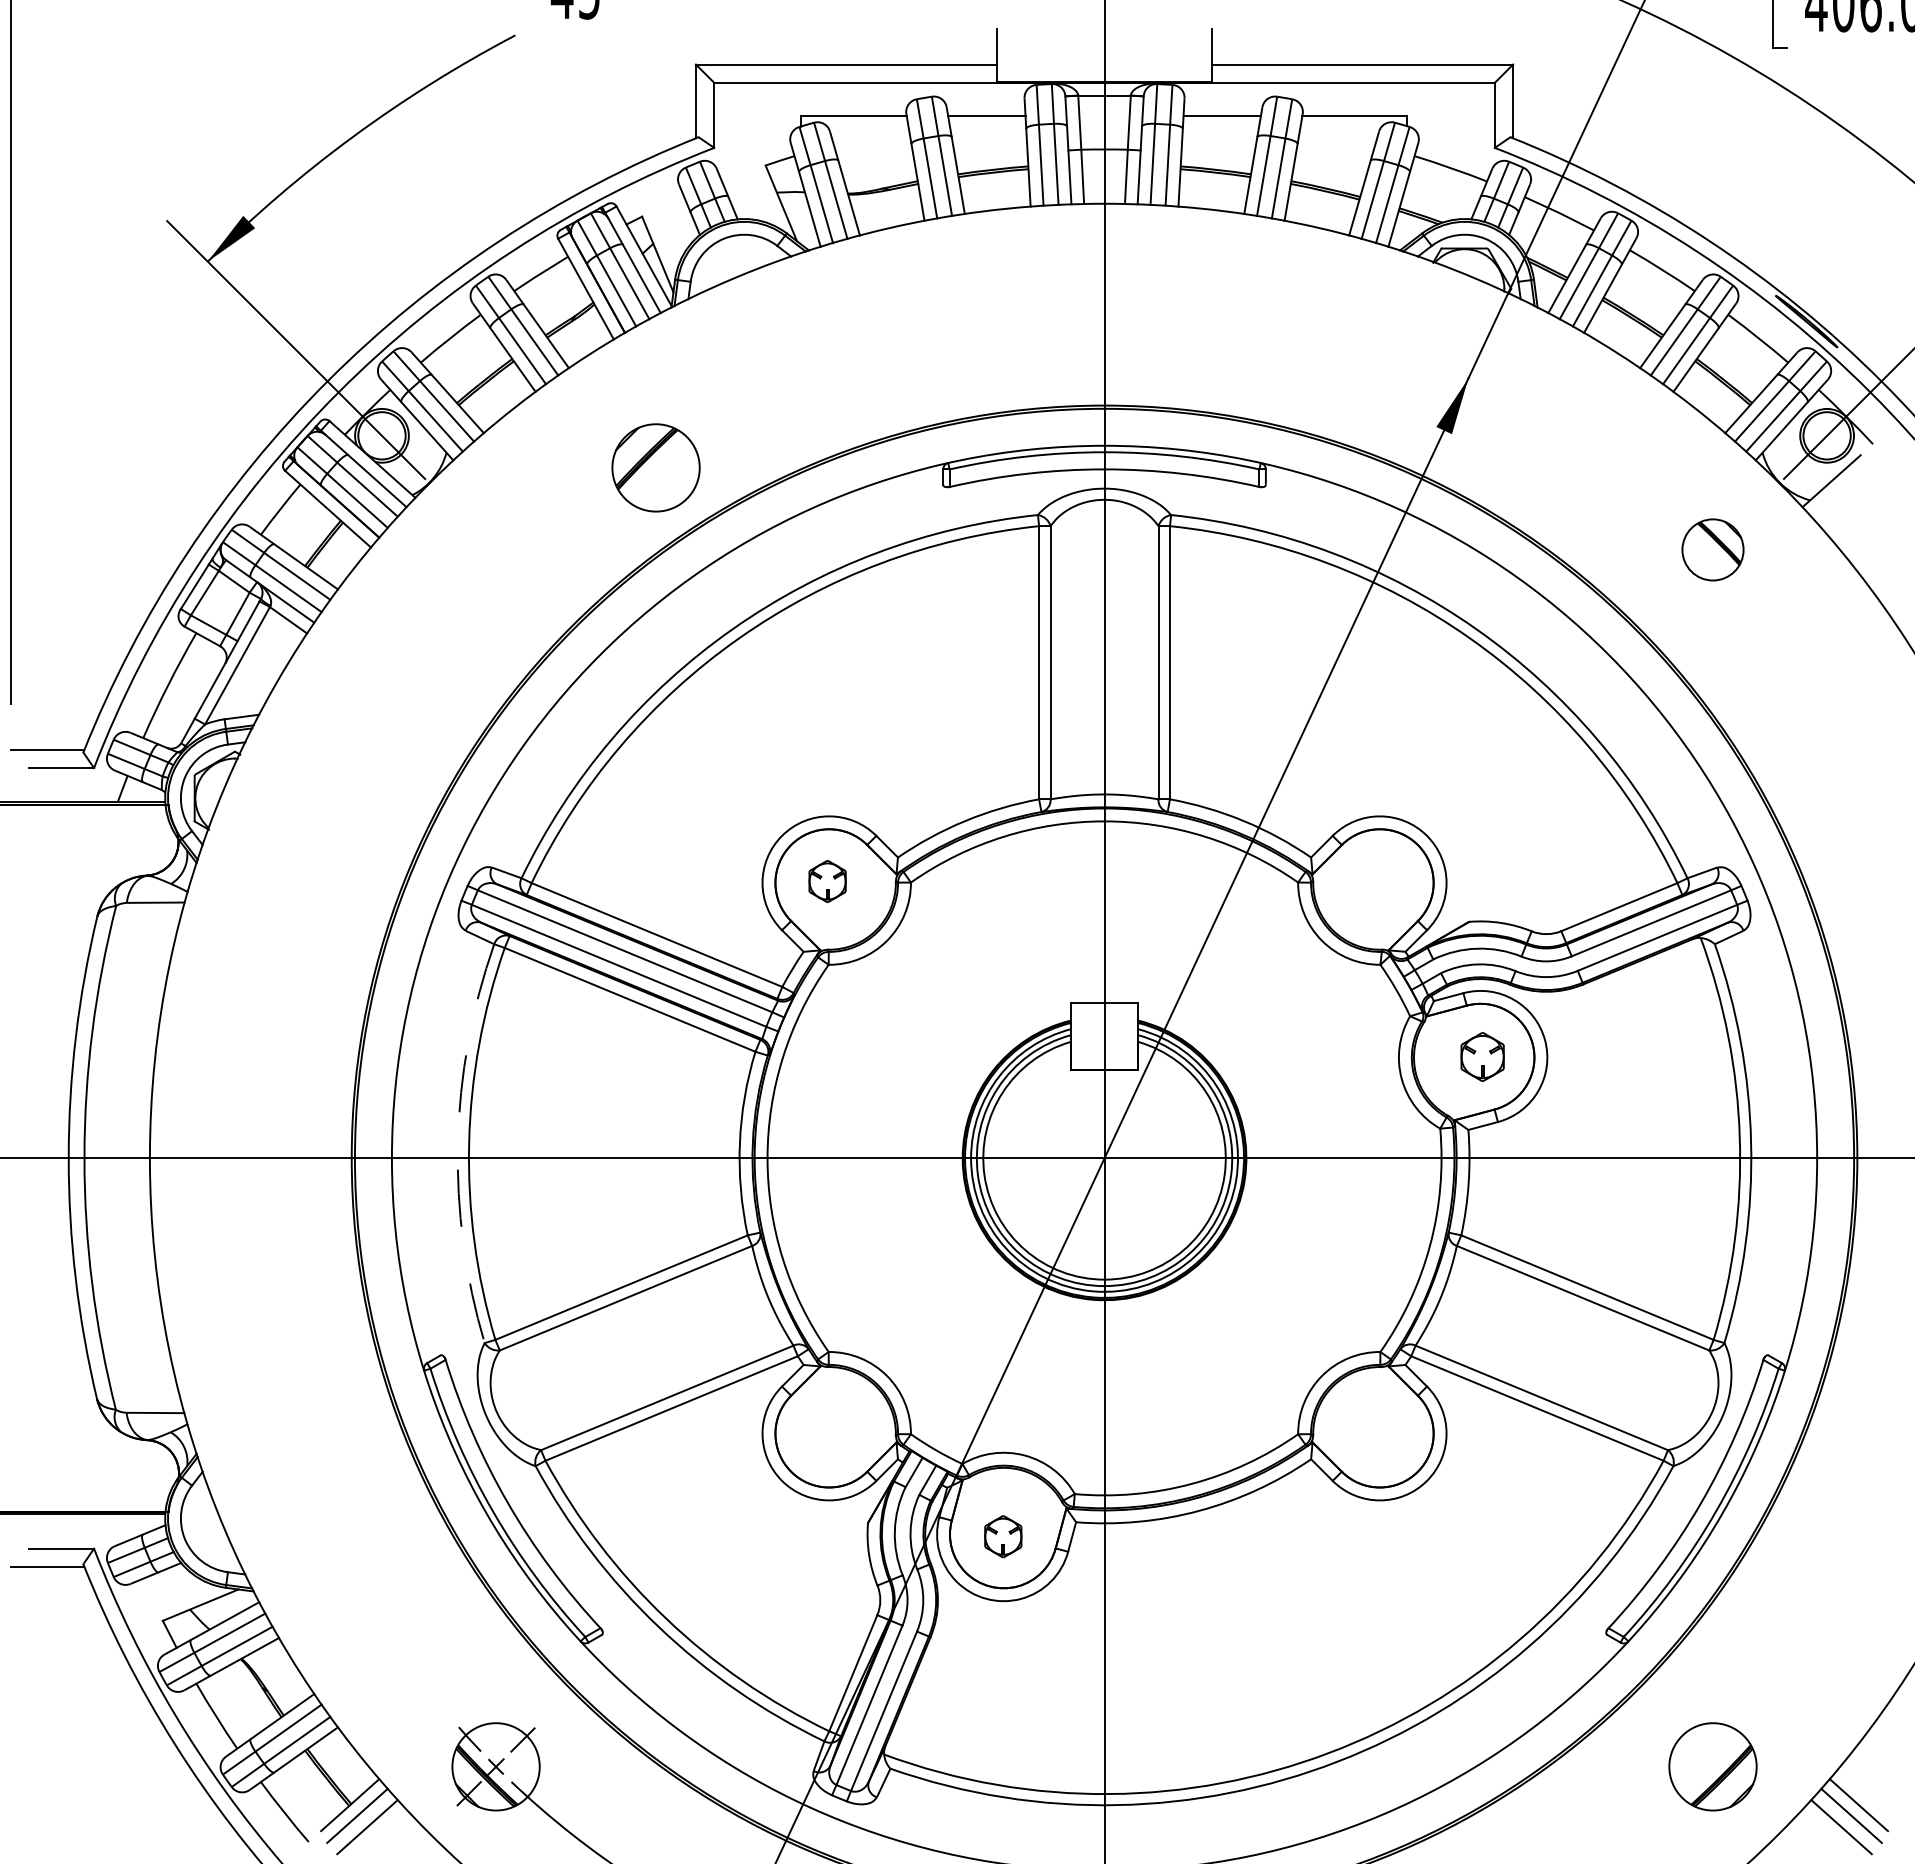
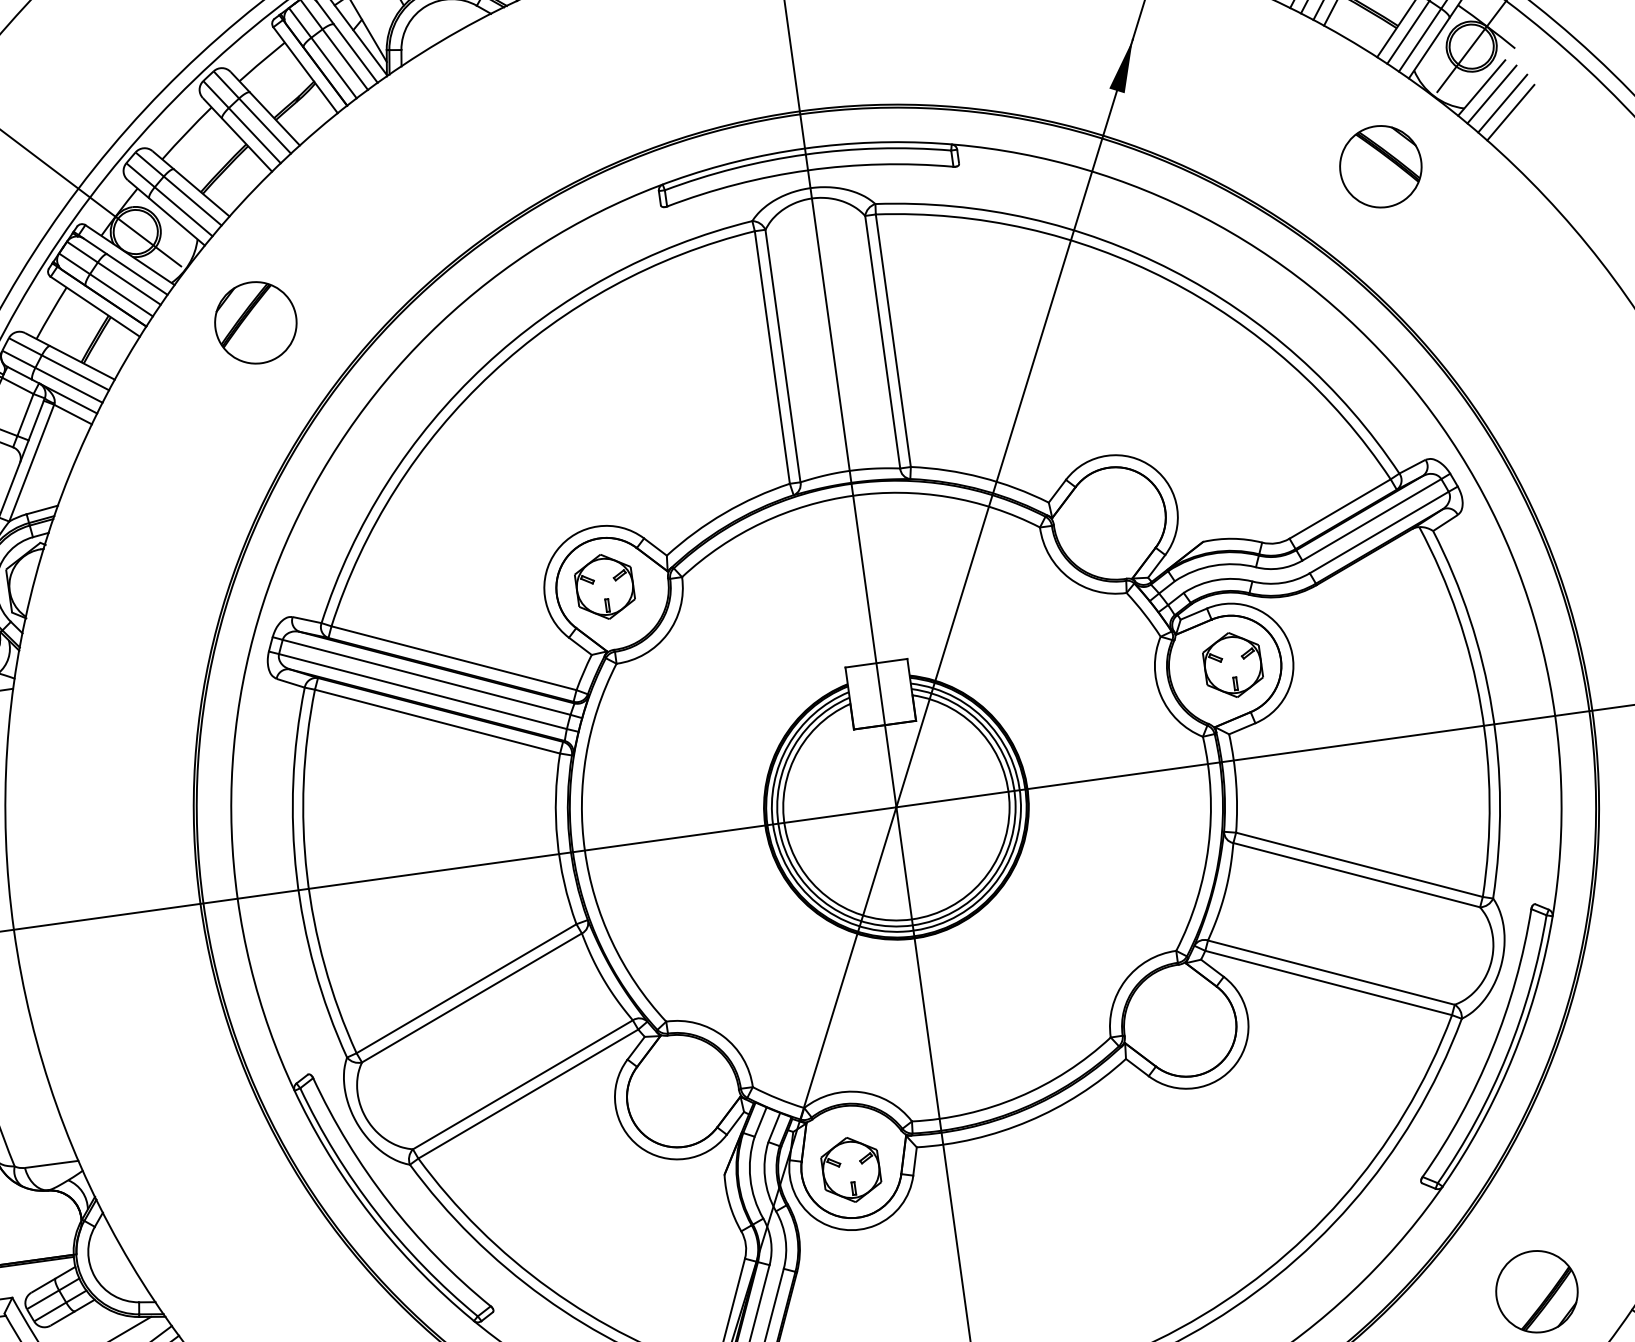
part: (655, 467) -> (255, 322), moved
line: (1841, 489) -> (1491, 94), added
line: (1851, 500) -> (1502, 103), added
line: (1858, 511) -> (1510, 112), added
part: (1712, 549) -> (1380, 166), size x1.43
part: (827, 881) -> (604, 586), size x1.67
part: (1482, 1056) -> (1232, 664), size x1.43
arc: (457, 1142) -> (296, 875), dashed -> solid
part: (1003, 1536) -> (851, 1169), size x1.67

